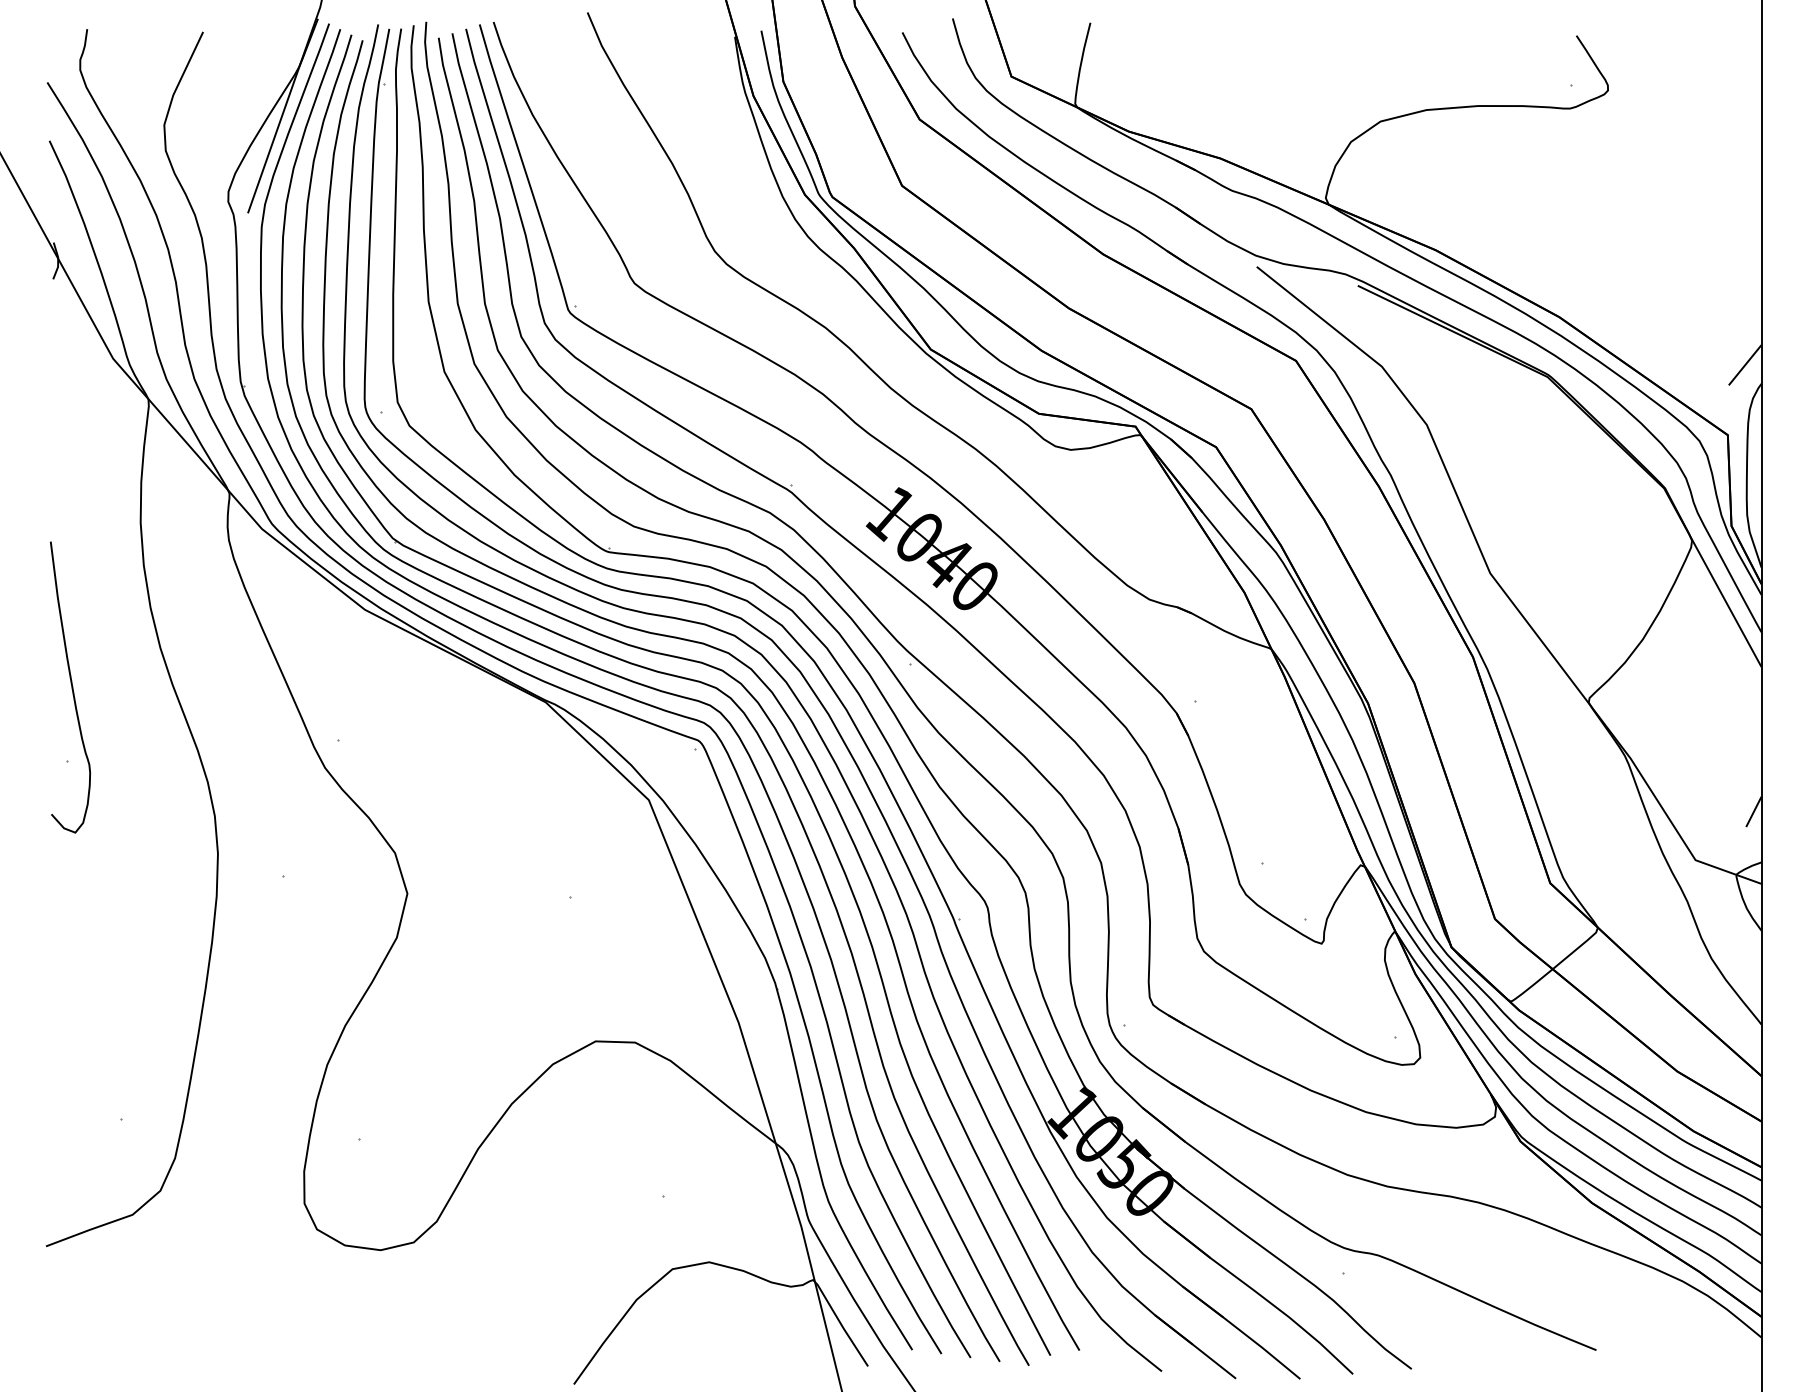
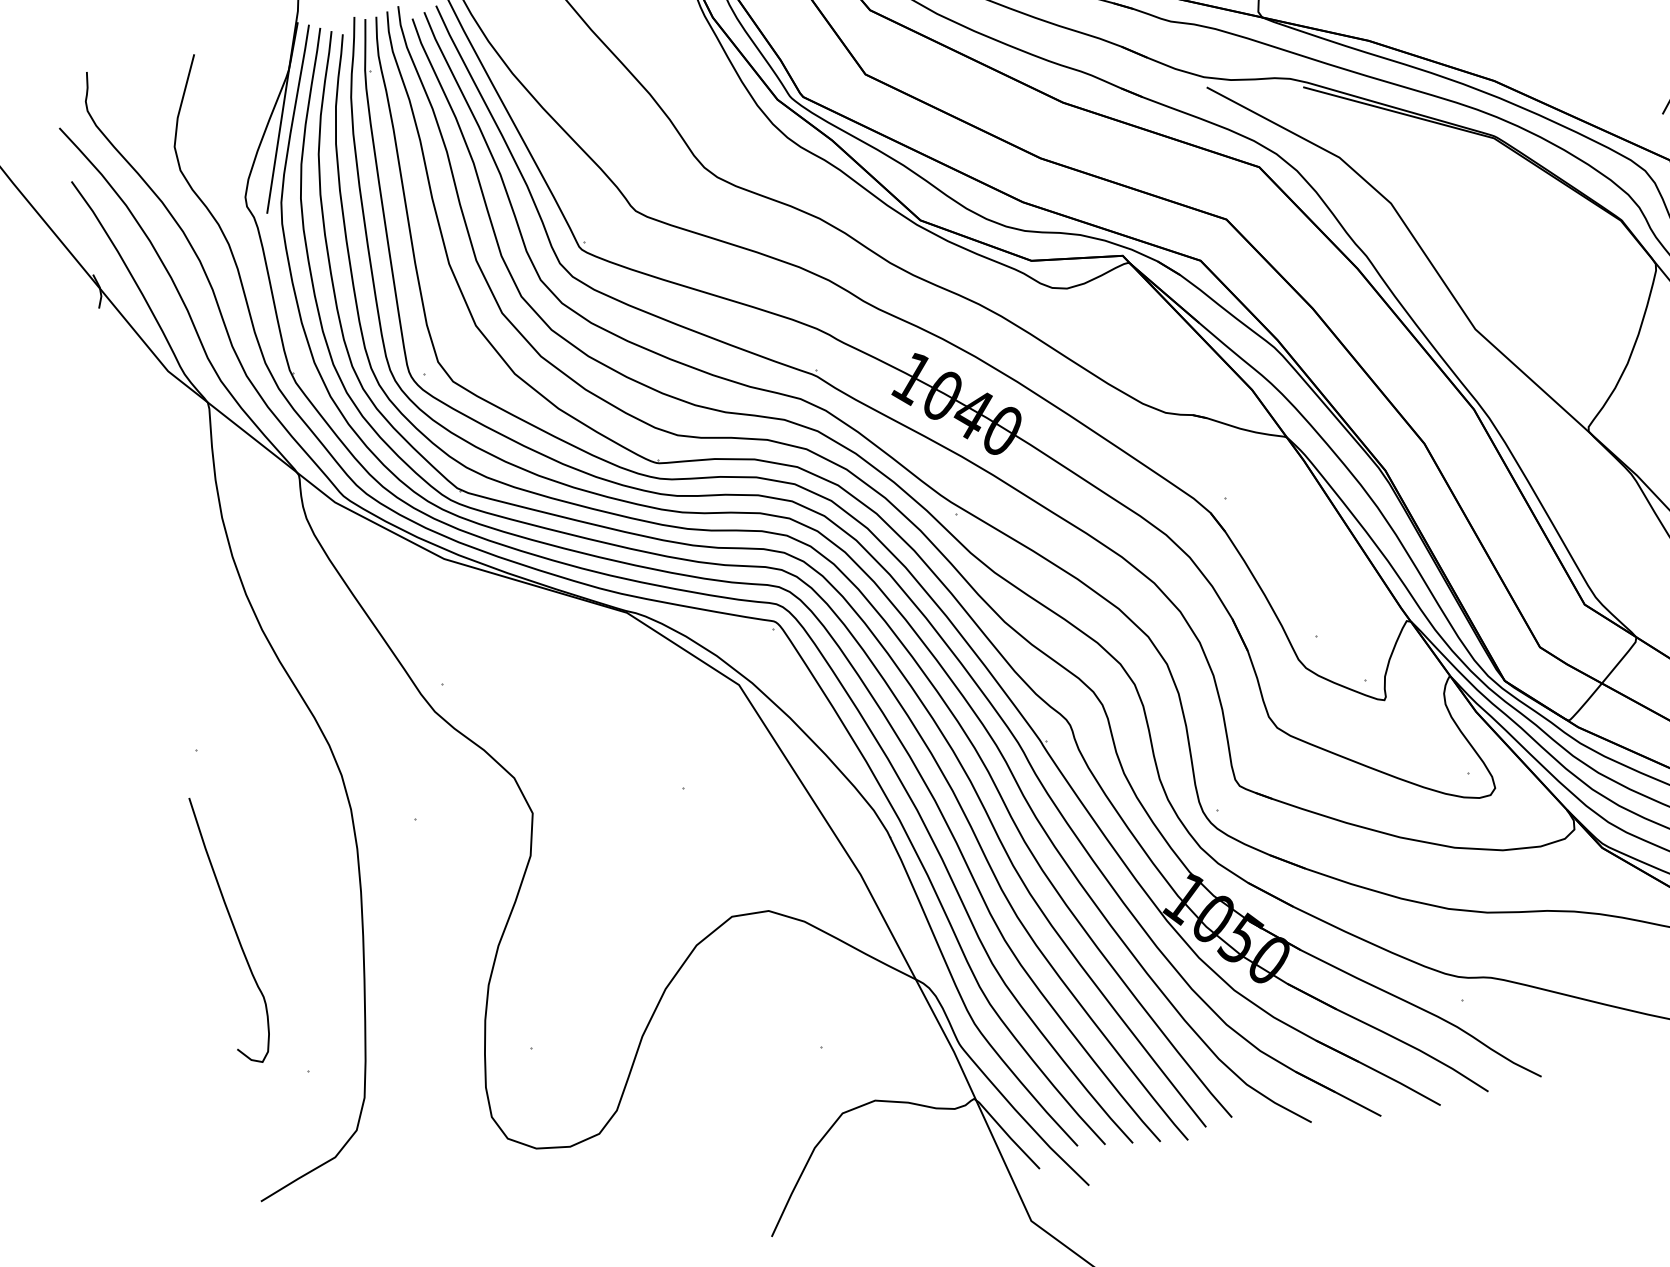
curve: (71, 687) -> (233, 928), moved

